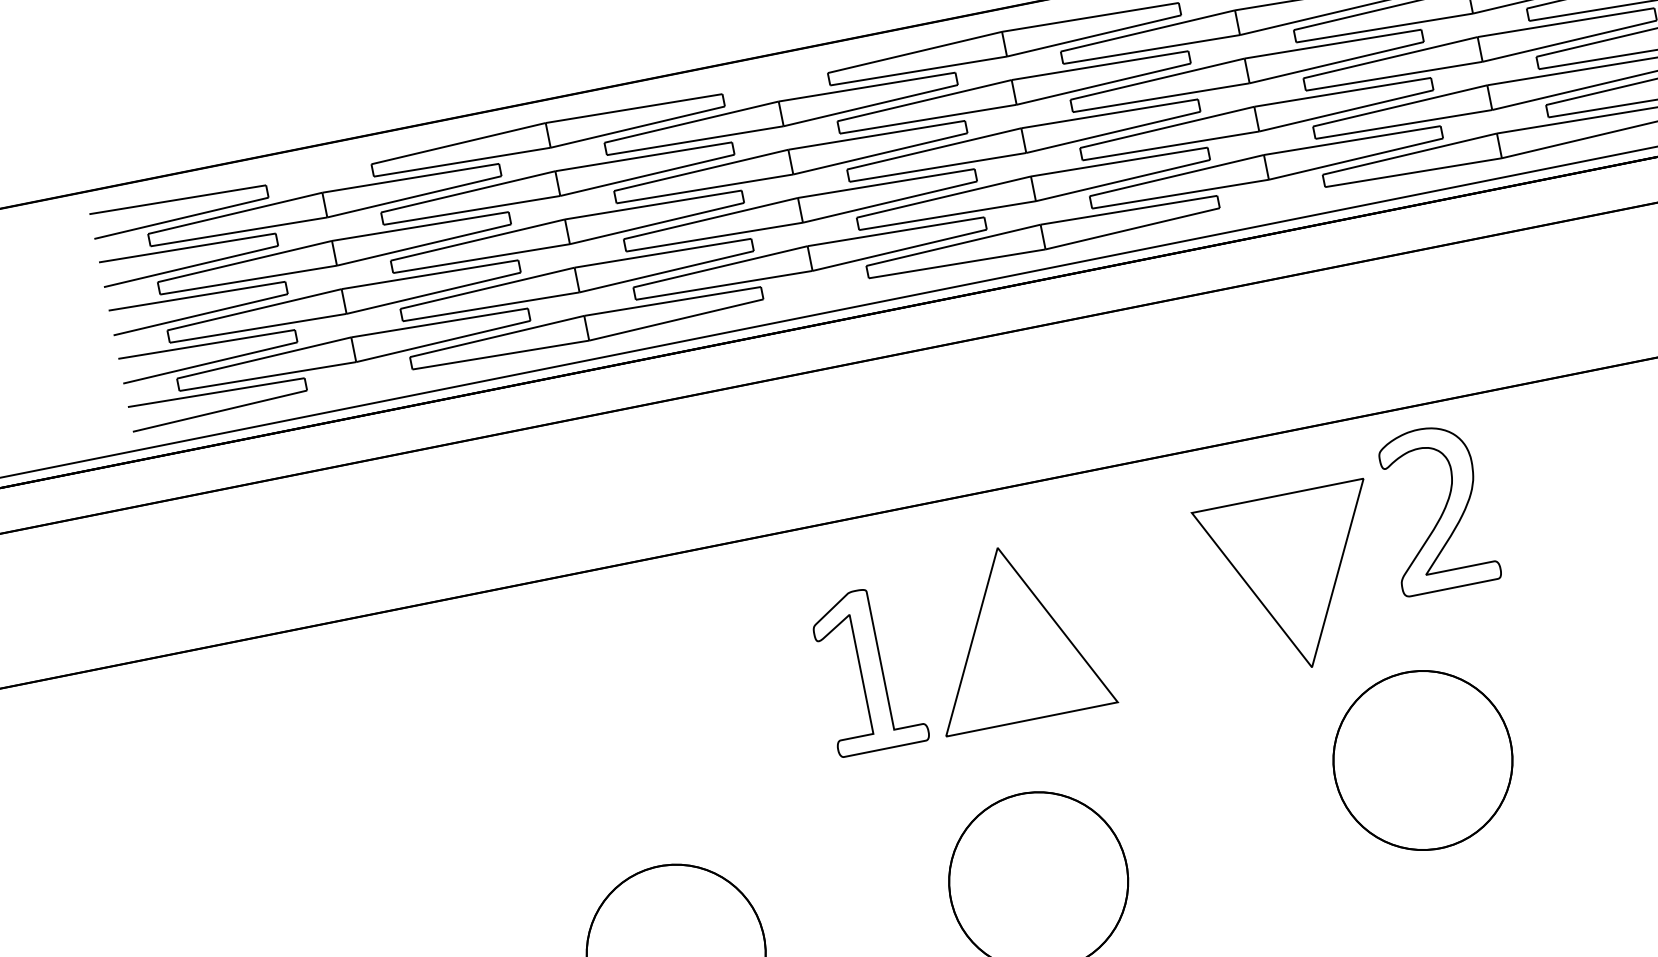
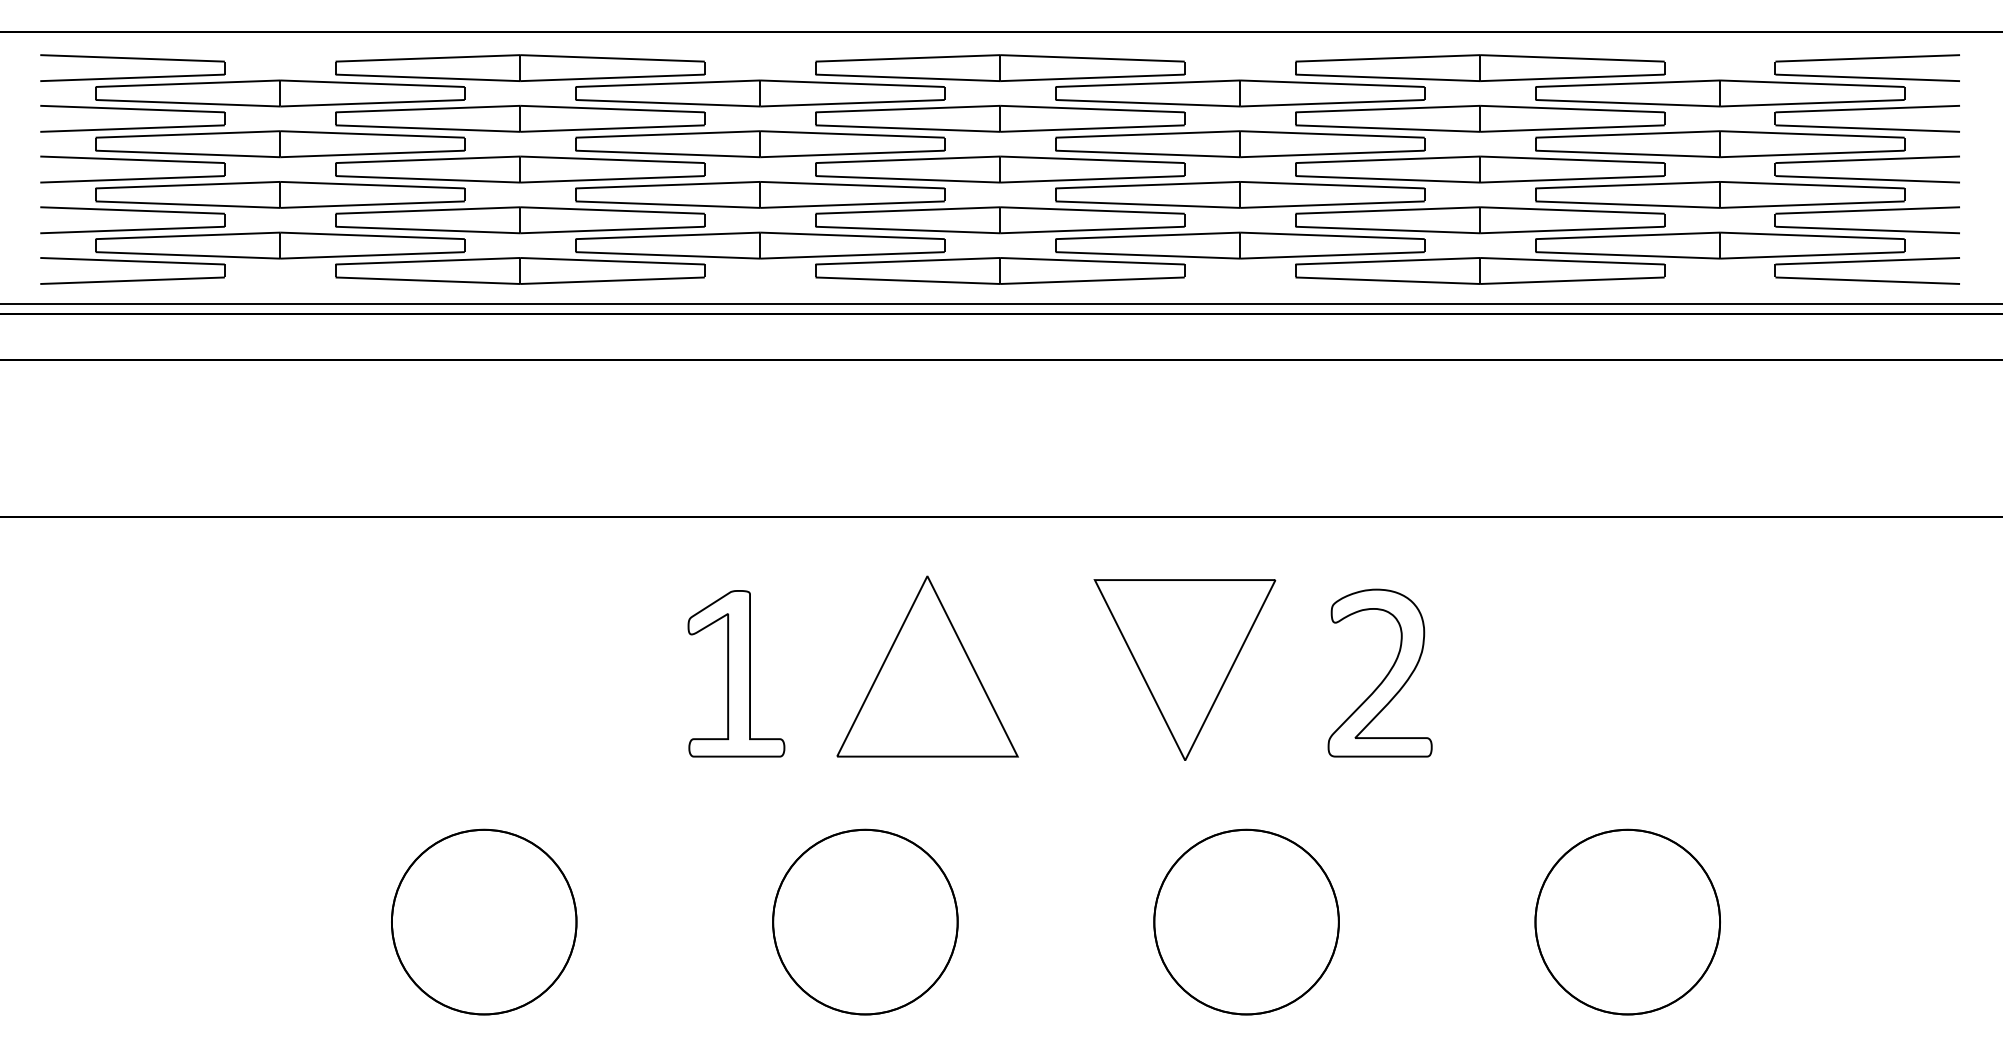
part: (1442, 511) -> (1384, 677), moved
part: (1014, 633) -> (927, 666), moved
part: (1422, 759) -> (1246, 921), moved

